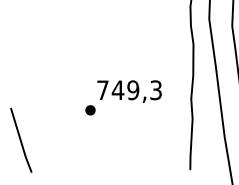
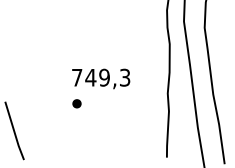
text: (129, 91) -> (101, 78), moved

